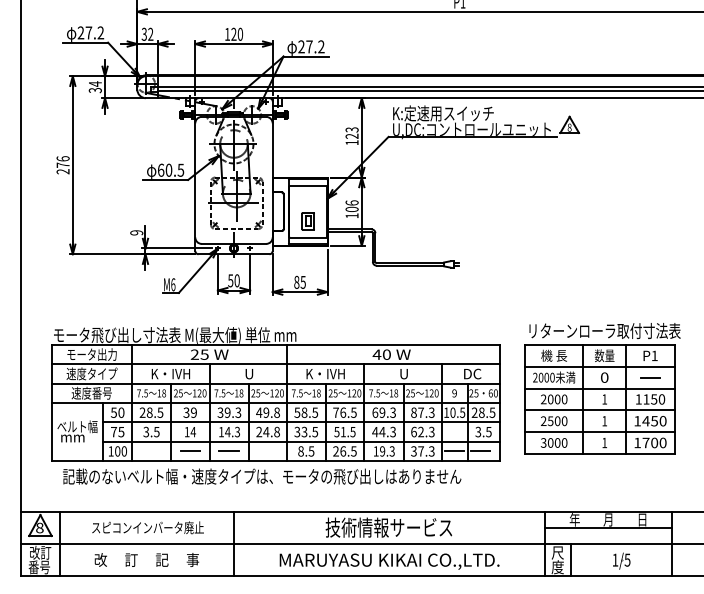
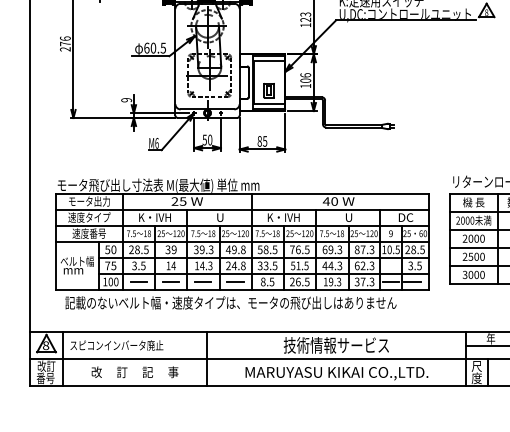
line: (151, 450) -> (138, 281), added
line: (267, 450) -> (235, 281), added
text: (147, 527) -> (116, 345), moved

